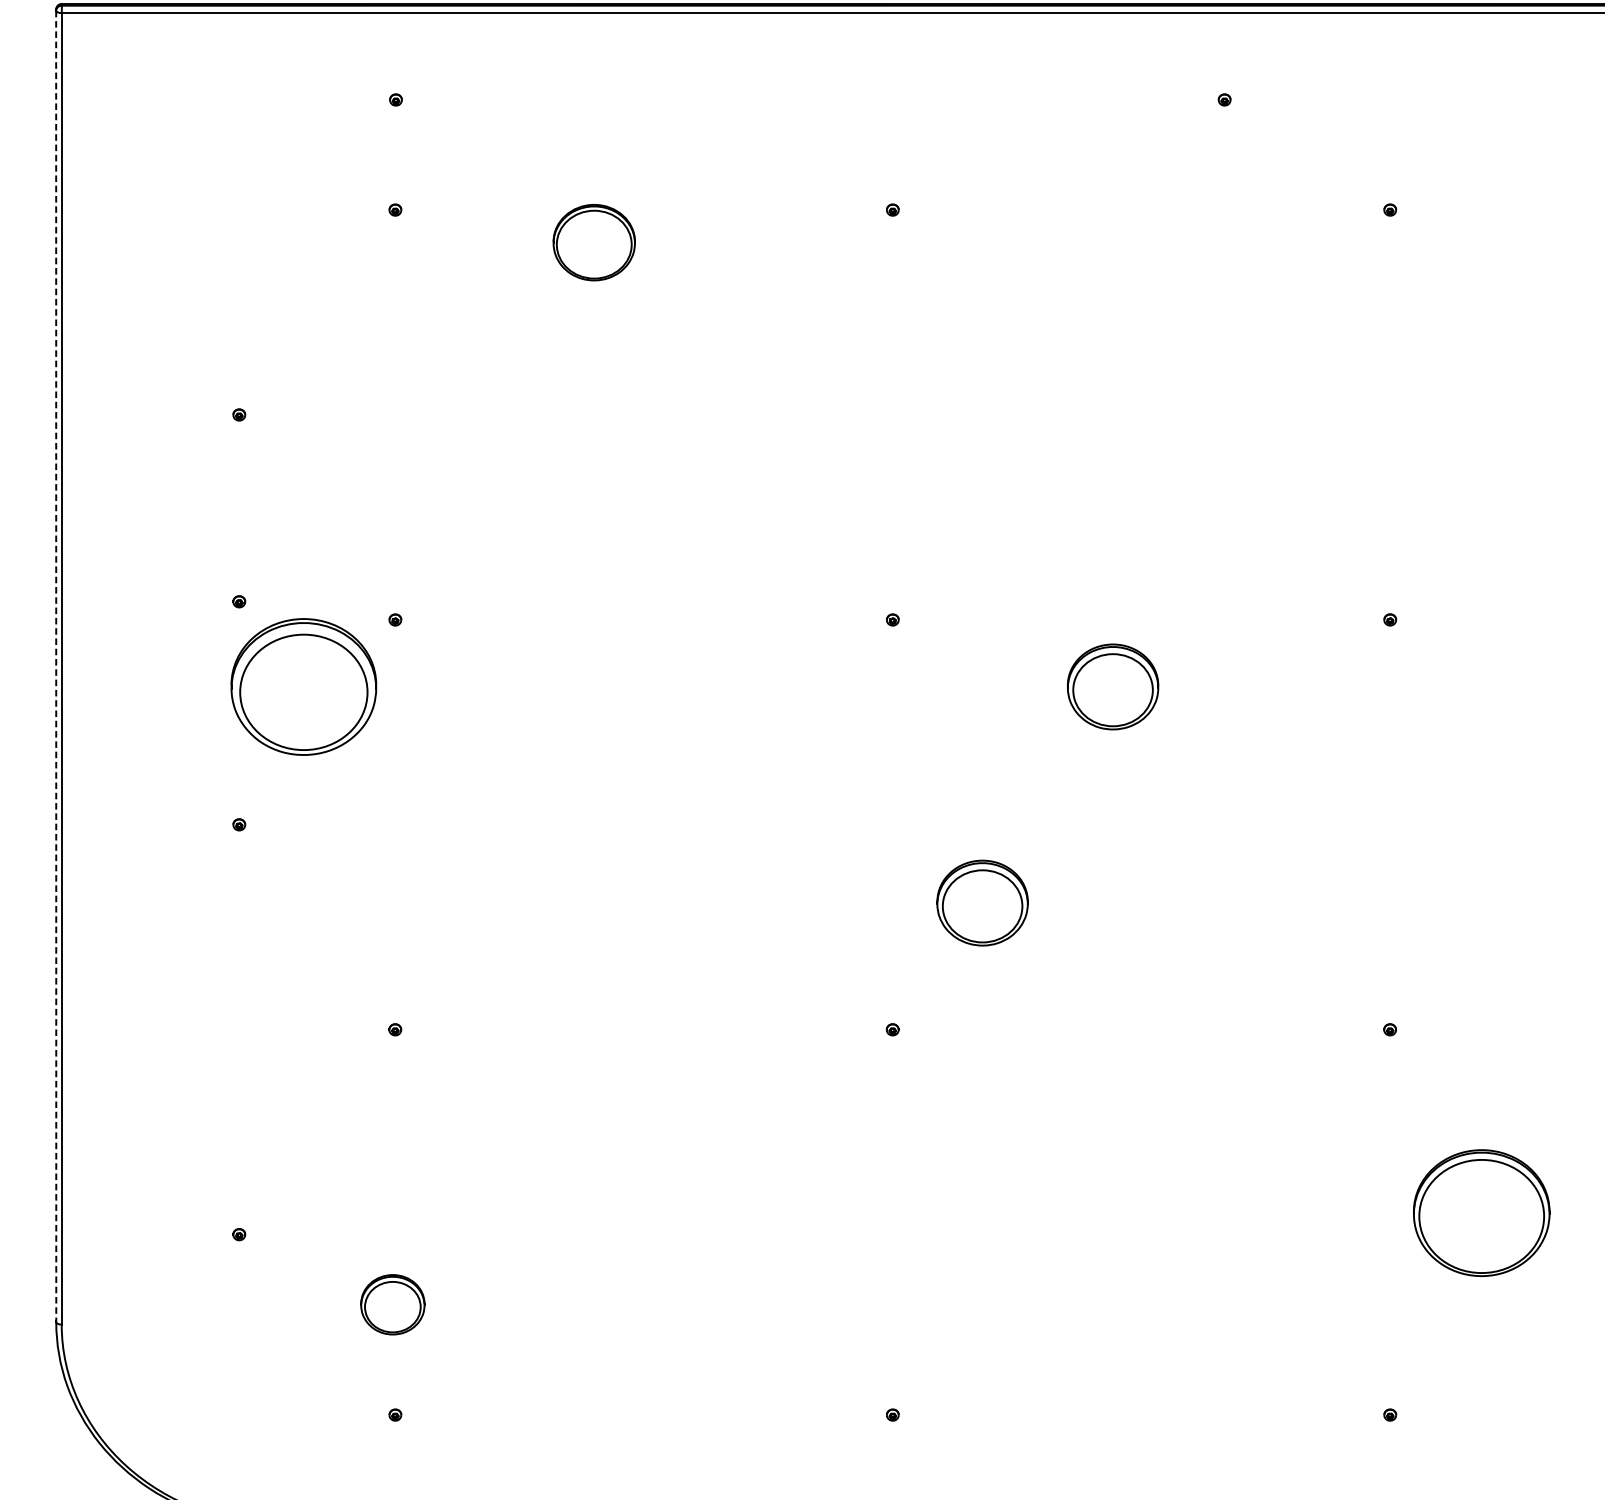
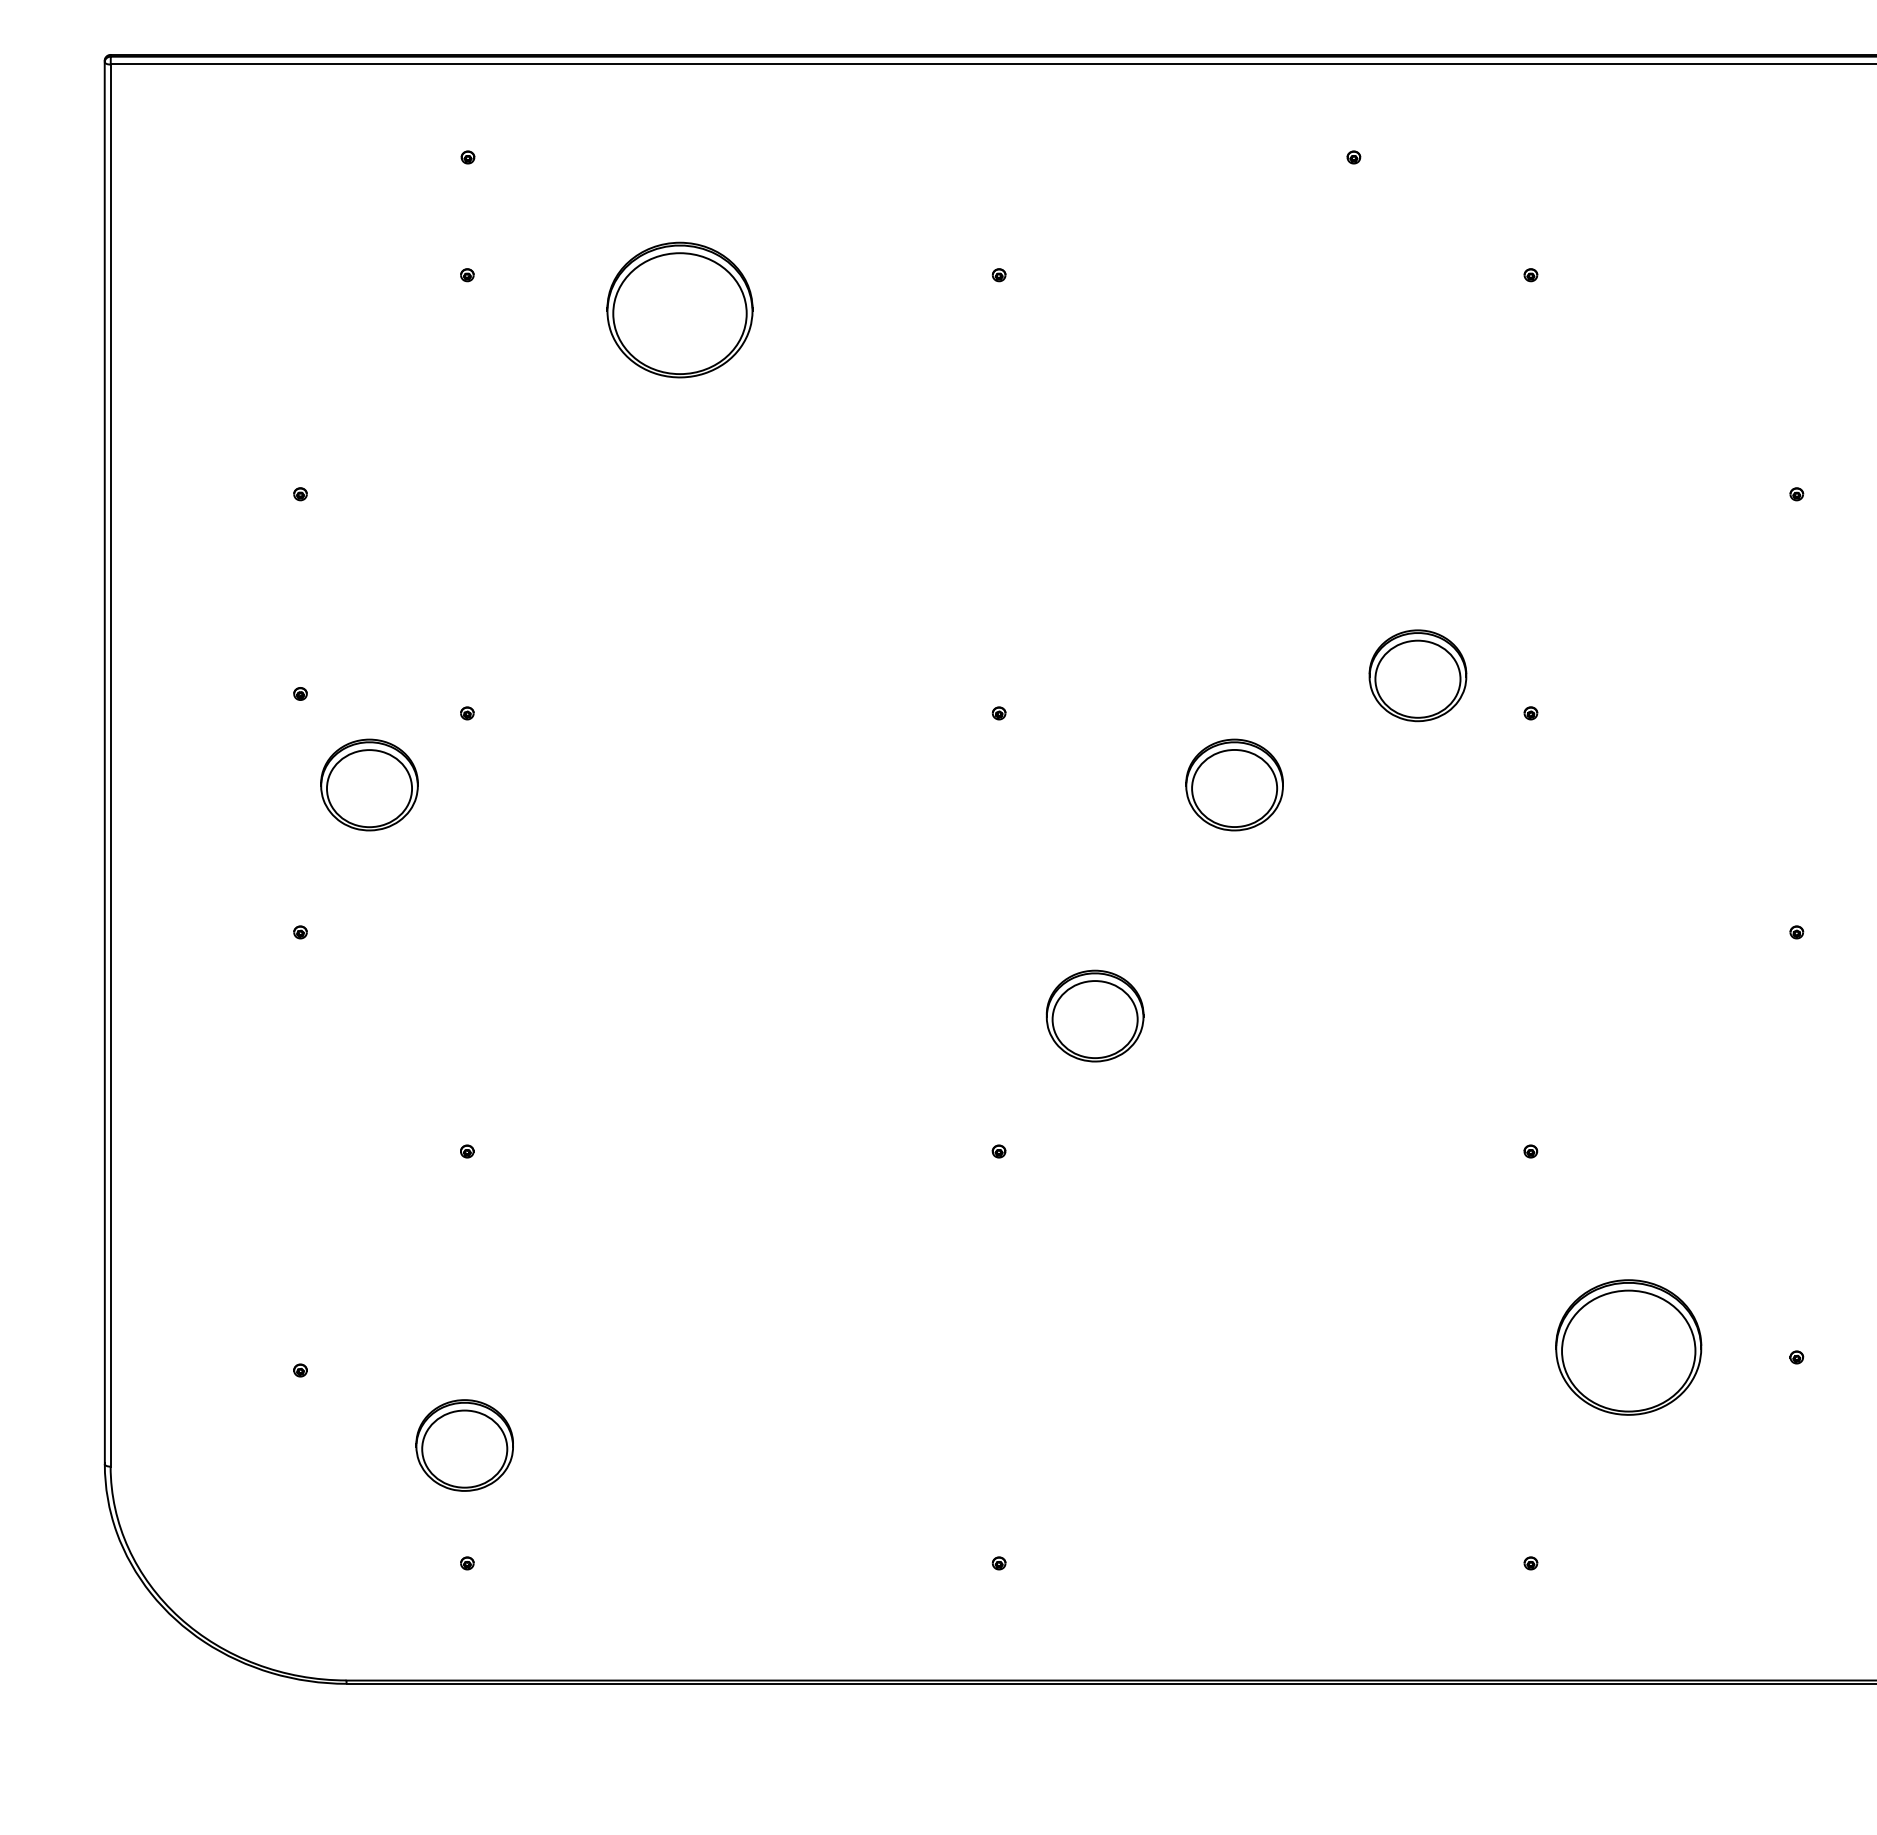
part: (593, 242) -> (679, 309), size x1.67
part: (1284, 584) -> (1417, 675), added
line: (55, 666) -> (104, 763), dashed -> solid
part: (303, 686) -> (369, 784), size x0.62
part: (392, 1304) -> (464, 1445), size x1.43

